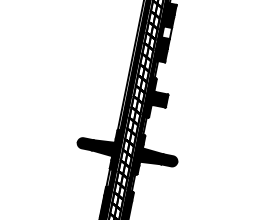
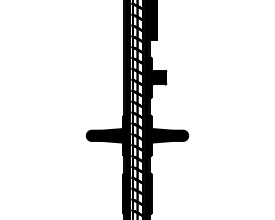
fill: (167, 32) -> (152, 10), added

